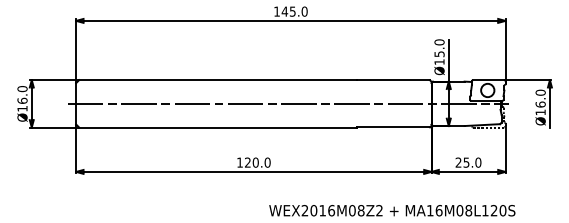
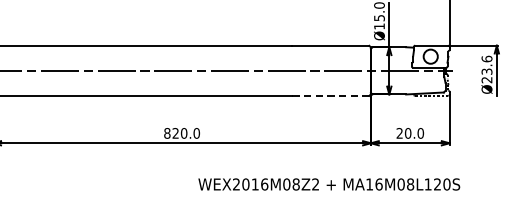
text: (540, 102) -> (486, 69), Ø16.0 -> Ø23.6
line: (394, 127) -> (331, 96), solid -> dashed
text: (239, 162) -> (166, 133), 120.0 -> 820.0
text: (466, 162) -> (408, 133), 25.0 -> 20.0

